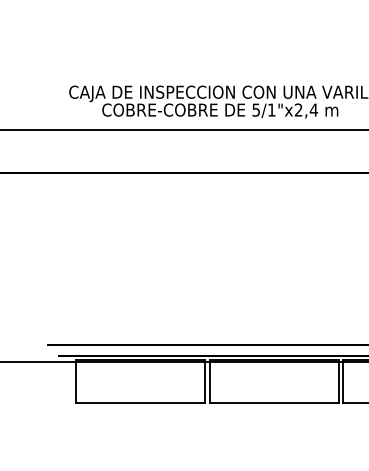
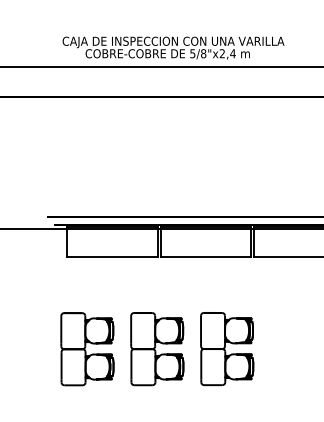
text: (271, 109) -> (203, 53), 5/1"x2,4 -> 5/8"x2,4

